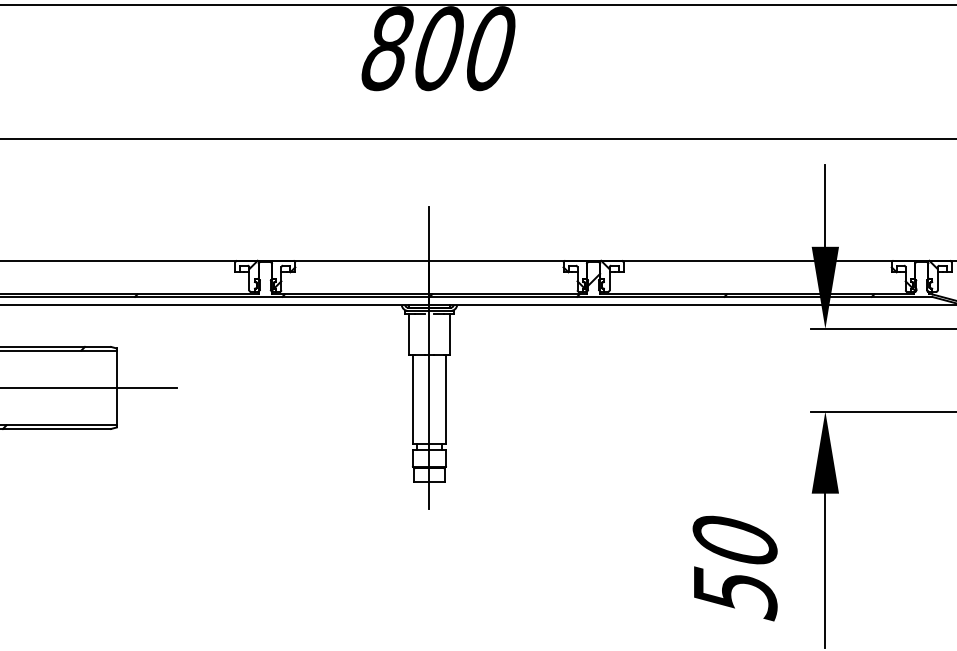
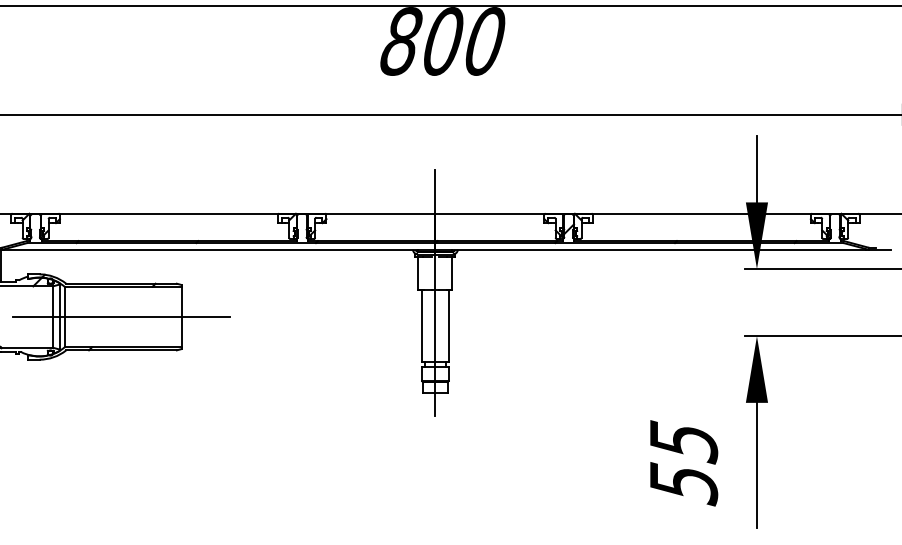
text: (734, 542) -> (683, 442), 50 -> 55

